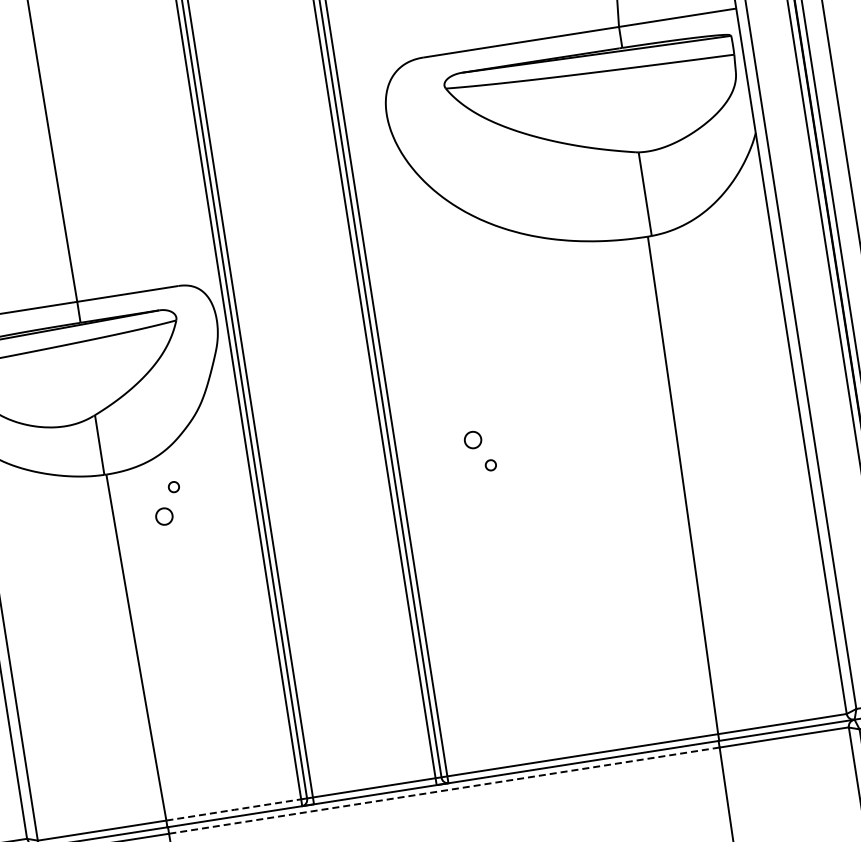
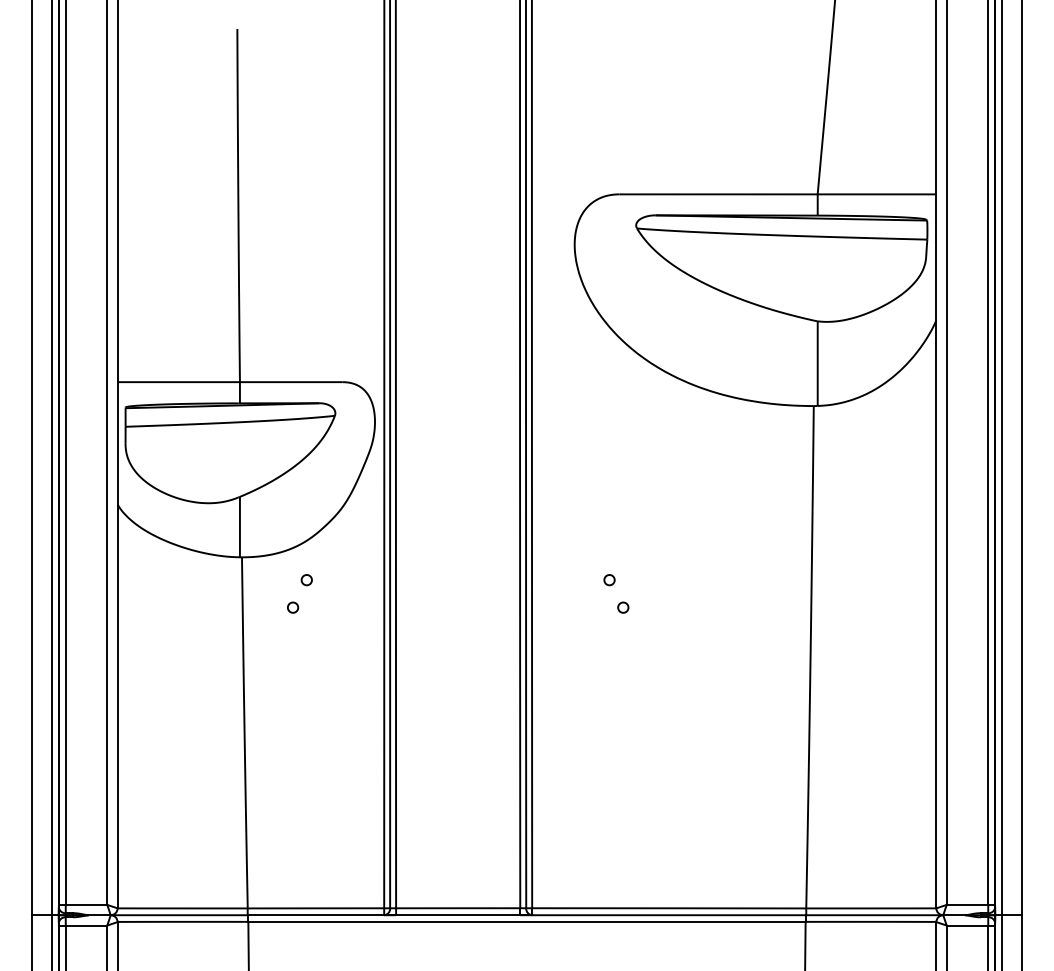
part: (473, 440) -> (609, 580), size x0.62
part: (165, 516) -> (293, 607), size x0.62
line: (443, 790) -> (526, 921), dashed -> solid
line: (233, 810) -> (315, 908), dashed -> solid

